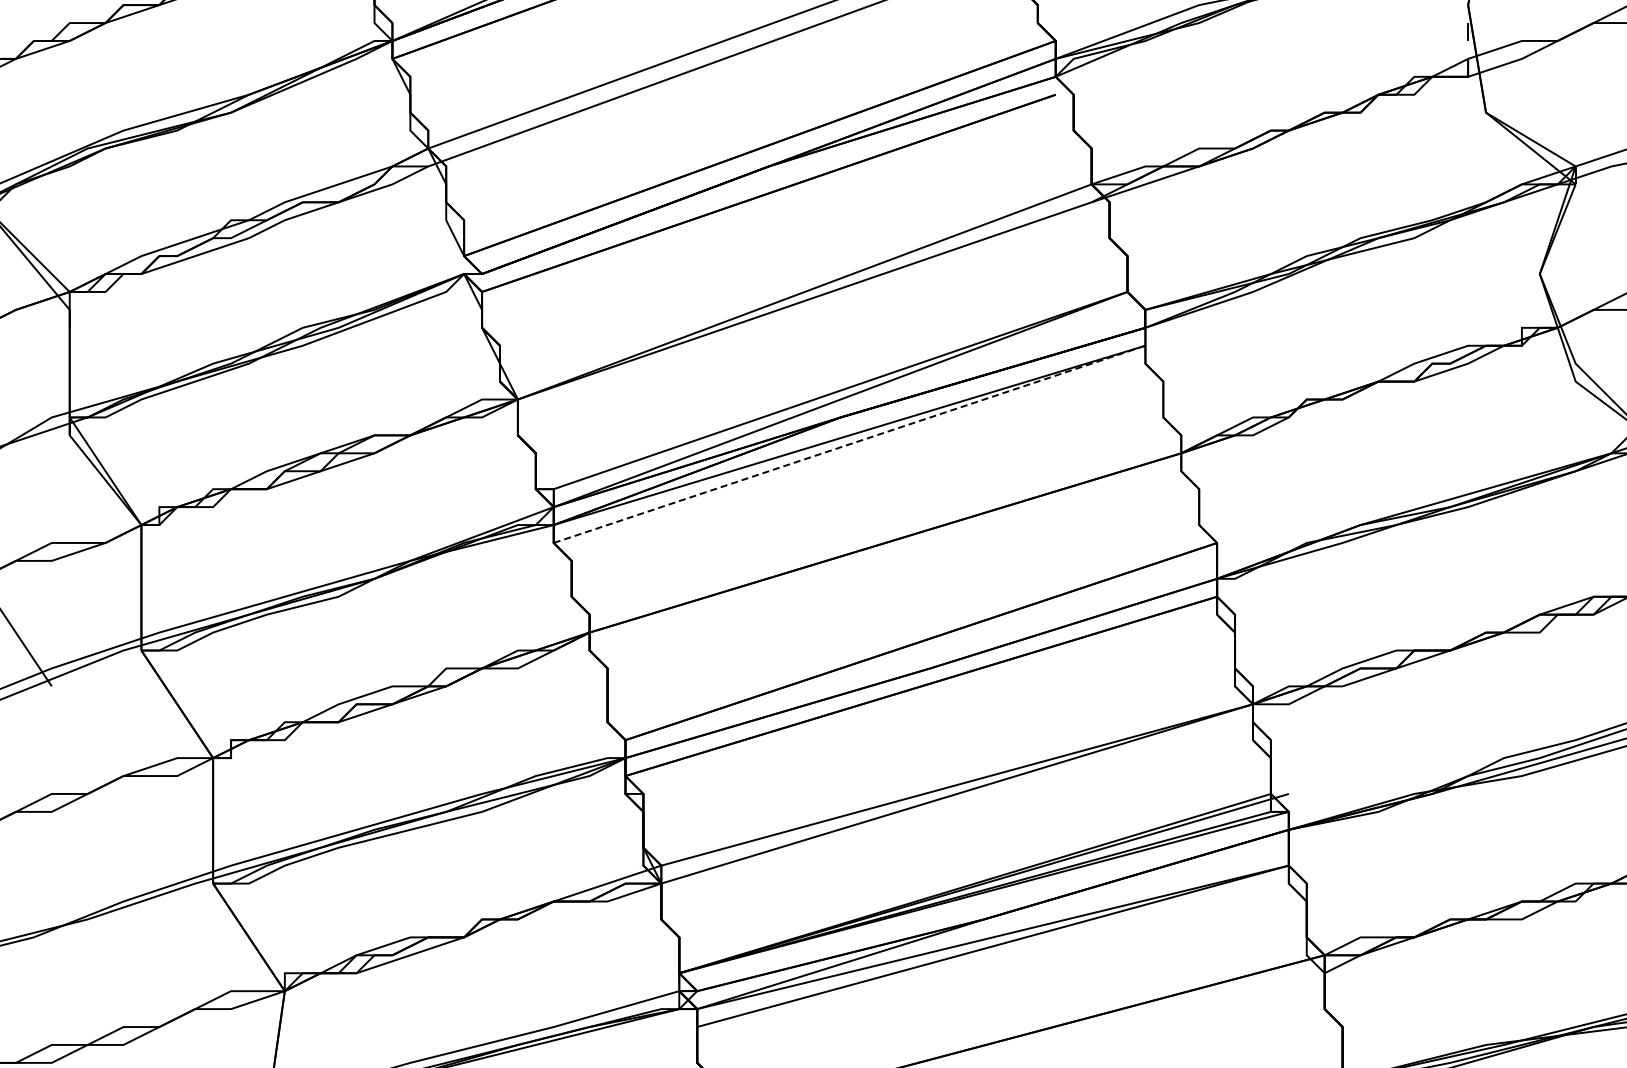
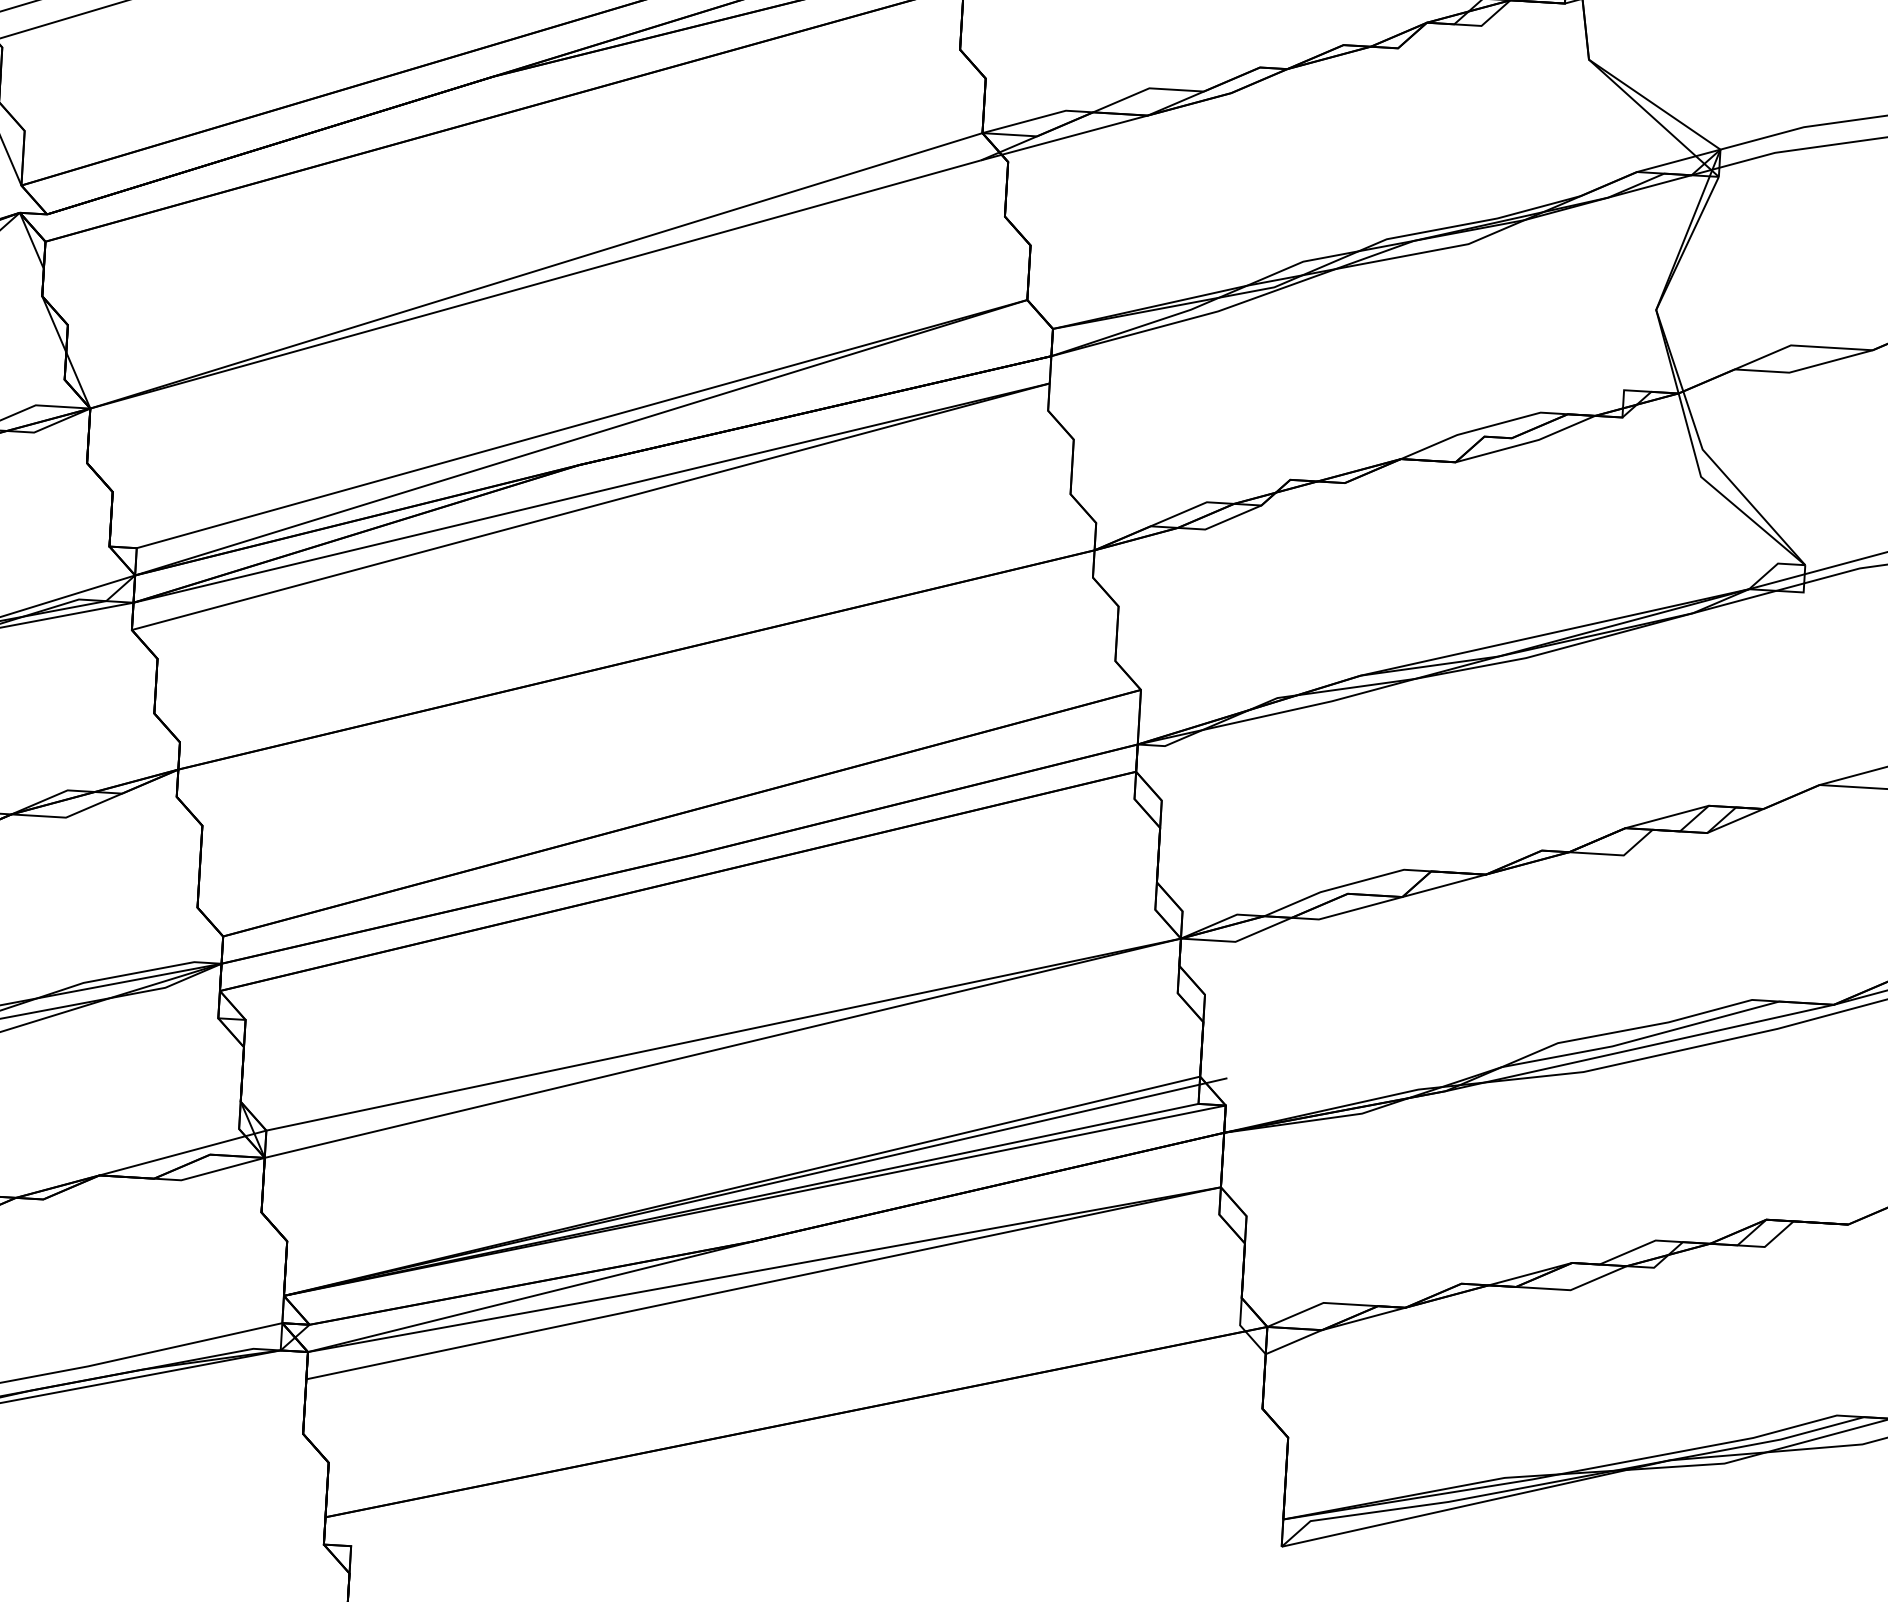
line: (849, 444) -> (590, 506), dashed -> solid

